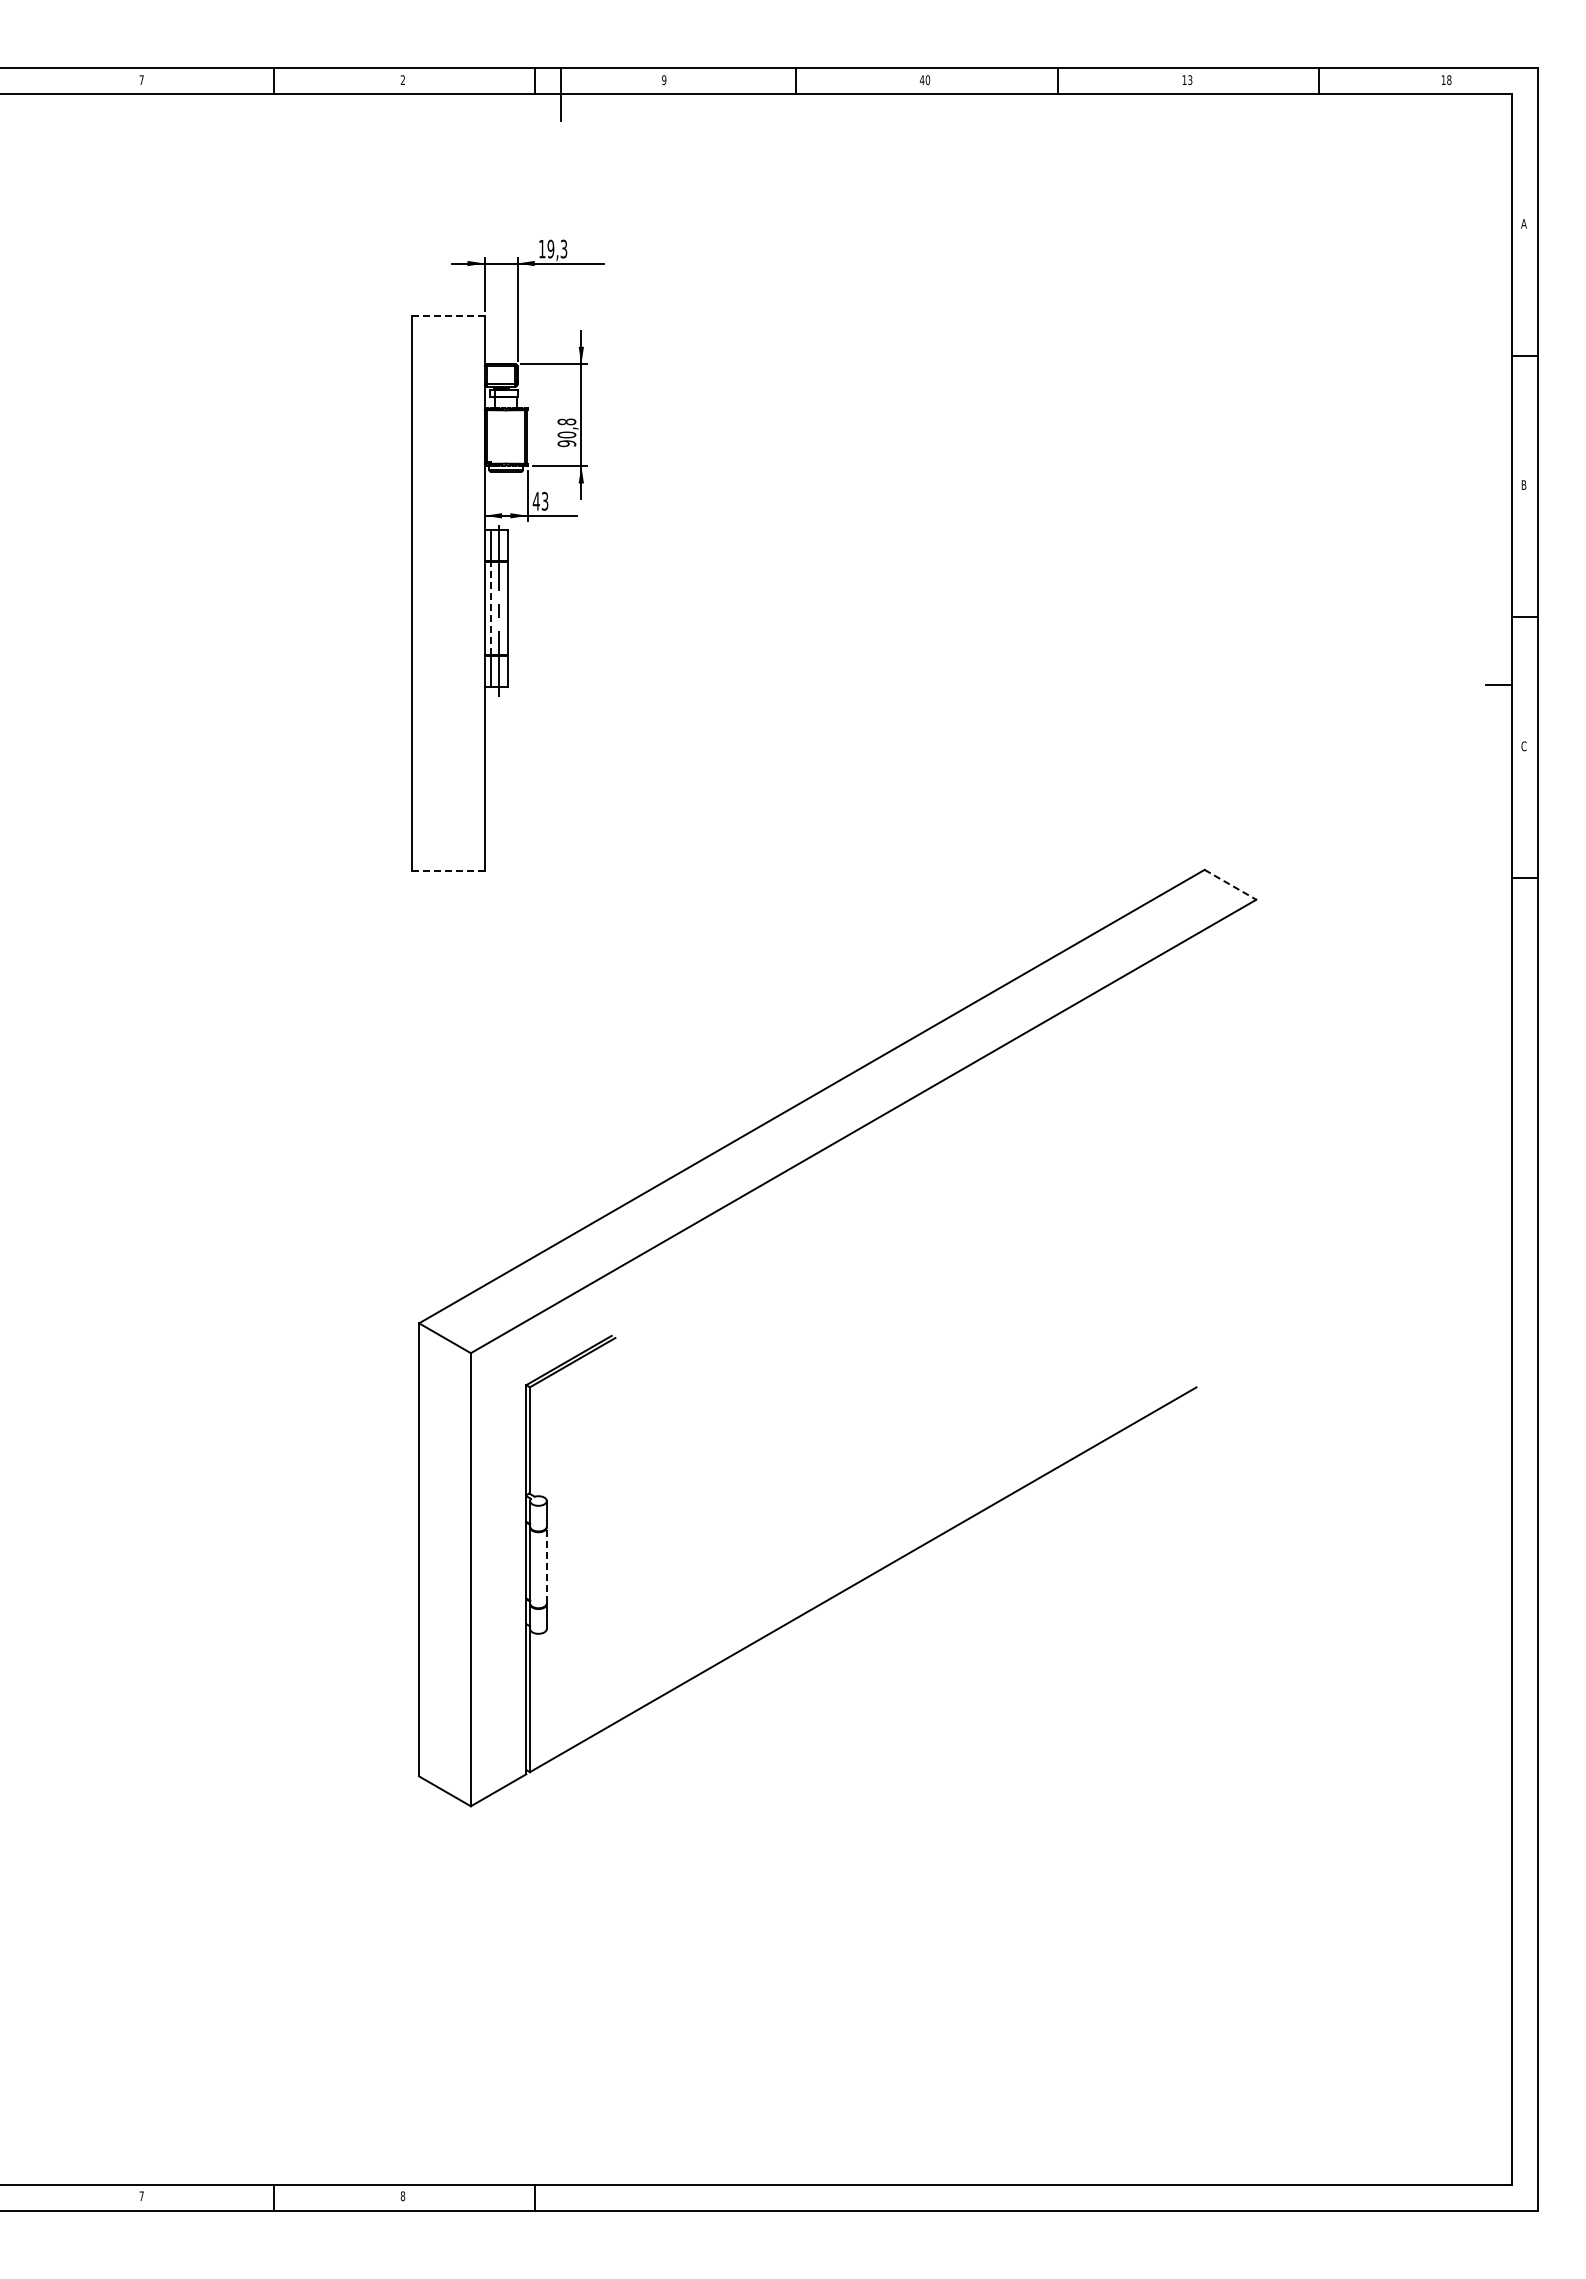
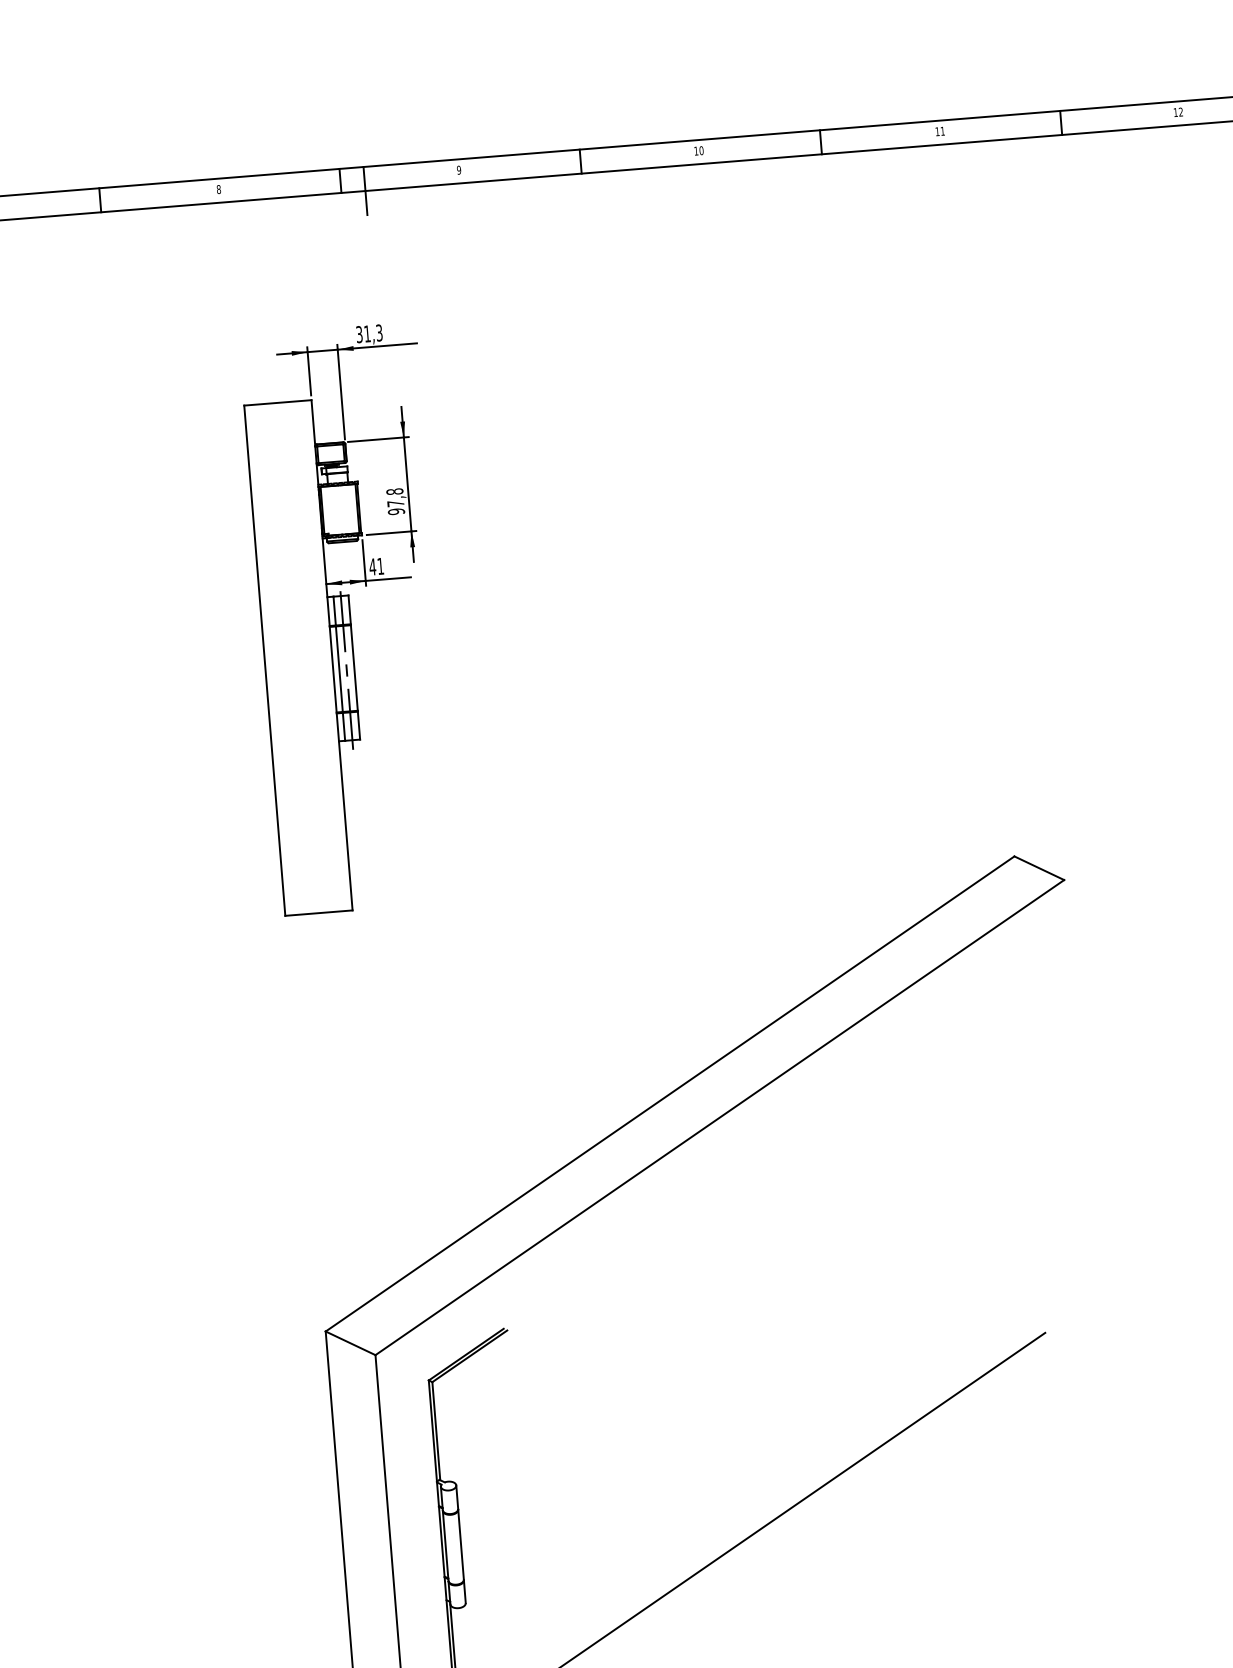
text: (402, 79) -> (218, 188), 2 -> 8
text: (921, 79) -> (695, 150), 40 -> 10
text: (1190, 80) -> (943, 131), 13 -> 11
text: (1449, 80) -> (1181, 112), 18 -> 12
text: (546, 248) -> (363, 333), 19,3 -> 31,3
line: (448, 315) -> (278, 402), dashed -> solid
text: (566, 434) -> (395, 503), 90,8 -> 97,8
text: (544, 501) -> (380, 566), 43 -> 41
line: (491, 608) -> (339, 668), dashed -> solid
line: (448, 870) -> (319, 912), dashed -> solid
line: (1230, 884) -> (1039, 867), dashed -> solid
line: (546, 1565) -> (460, 1544), dashed -> solid

